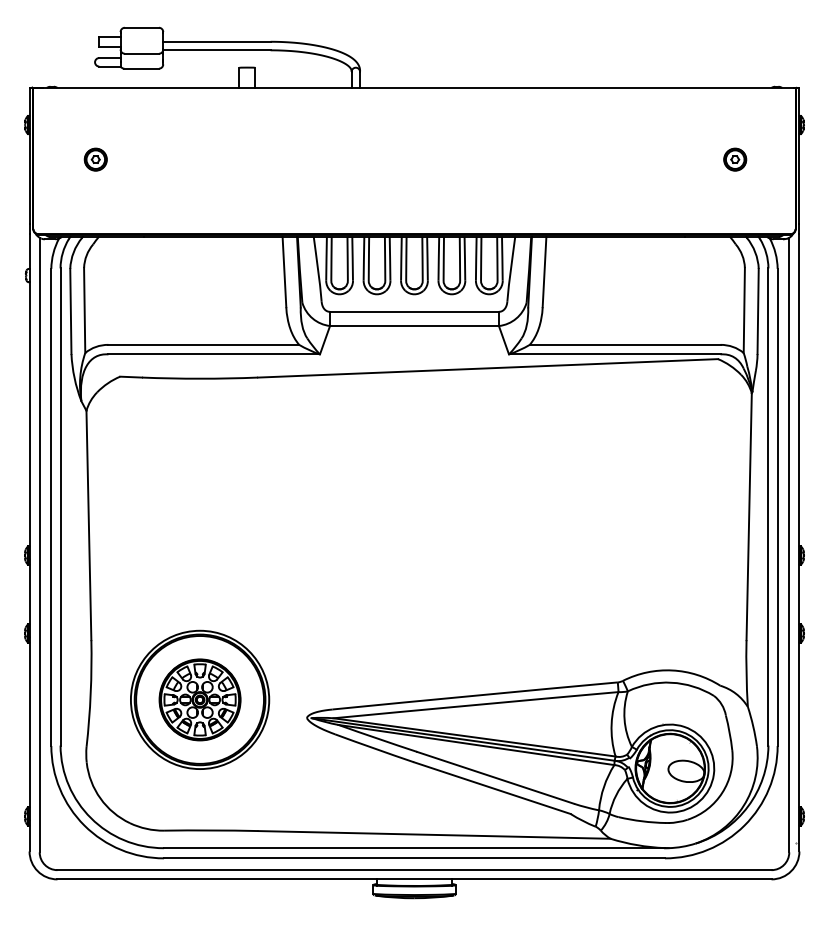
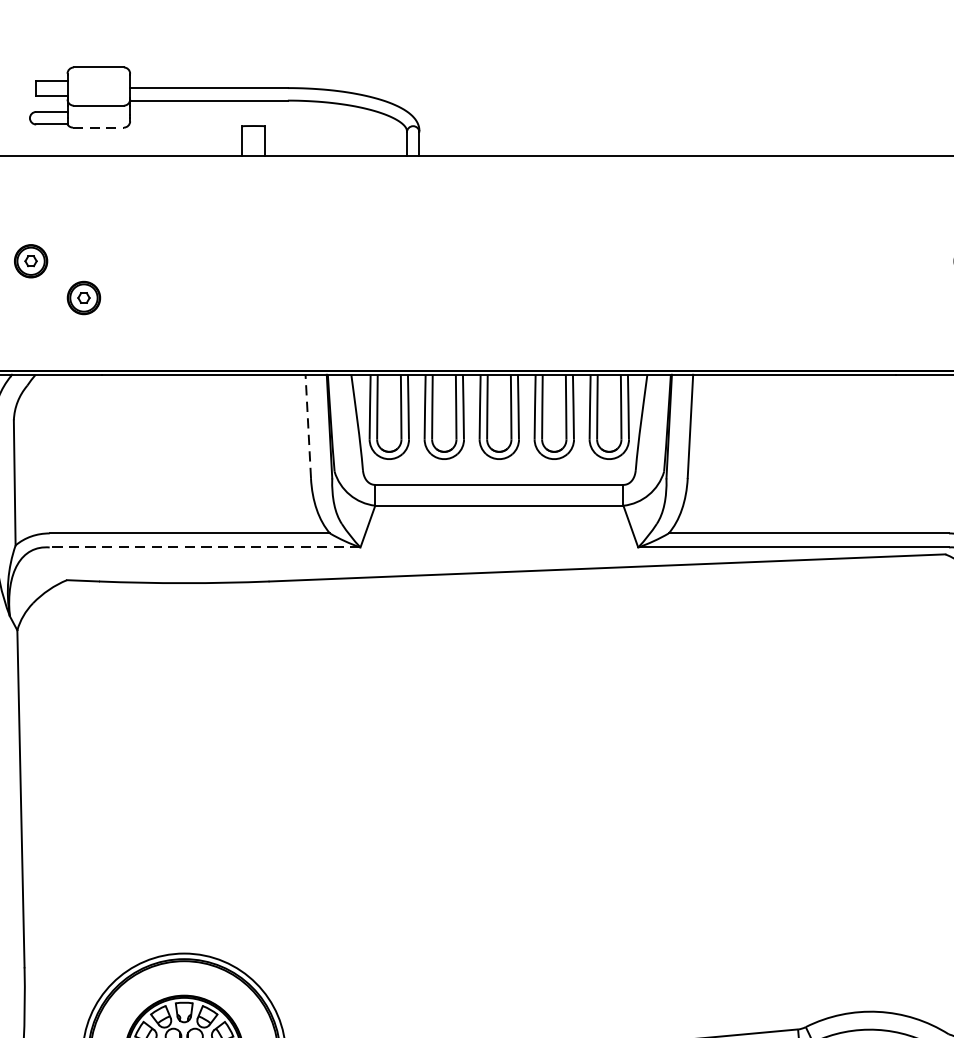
line: (142, 68) -> (99, 127), solid -> dashed
part: (131, 184) -> (83, 297), added
line: (284, 271) -> (308, 425), solid -> dashed
line: (214, 354) -> (205, 547), solid -> dashed

